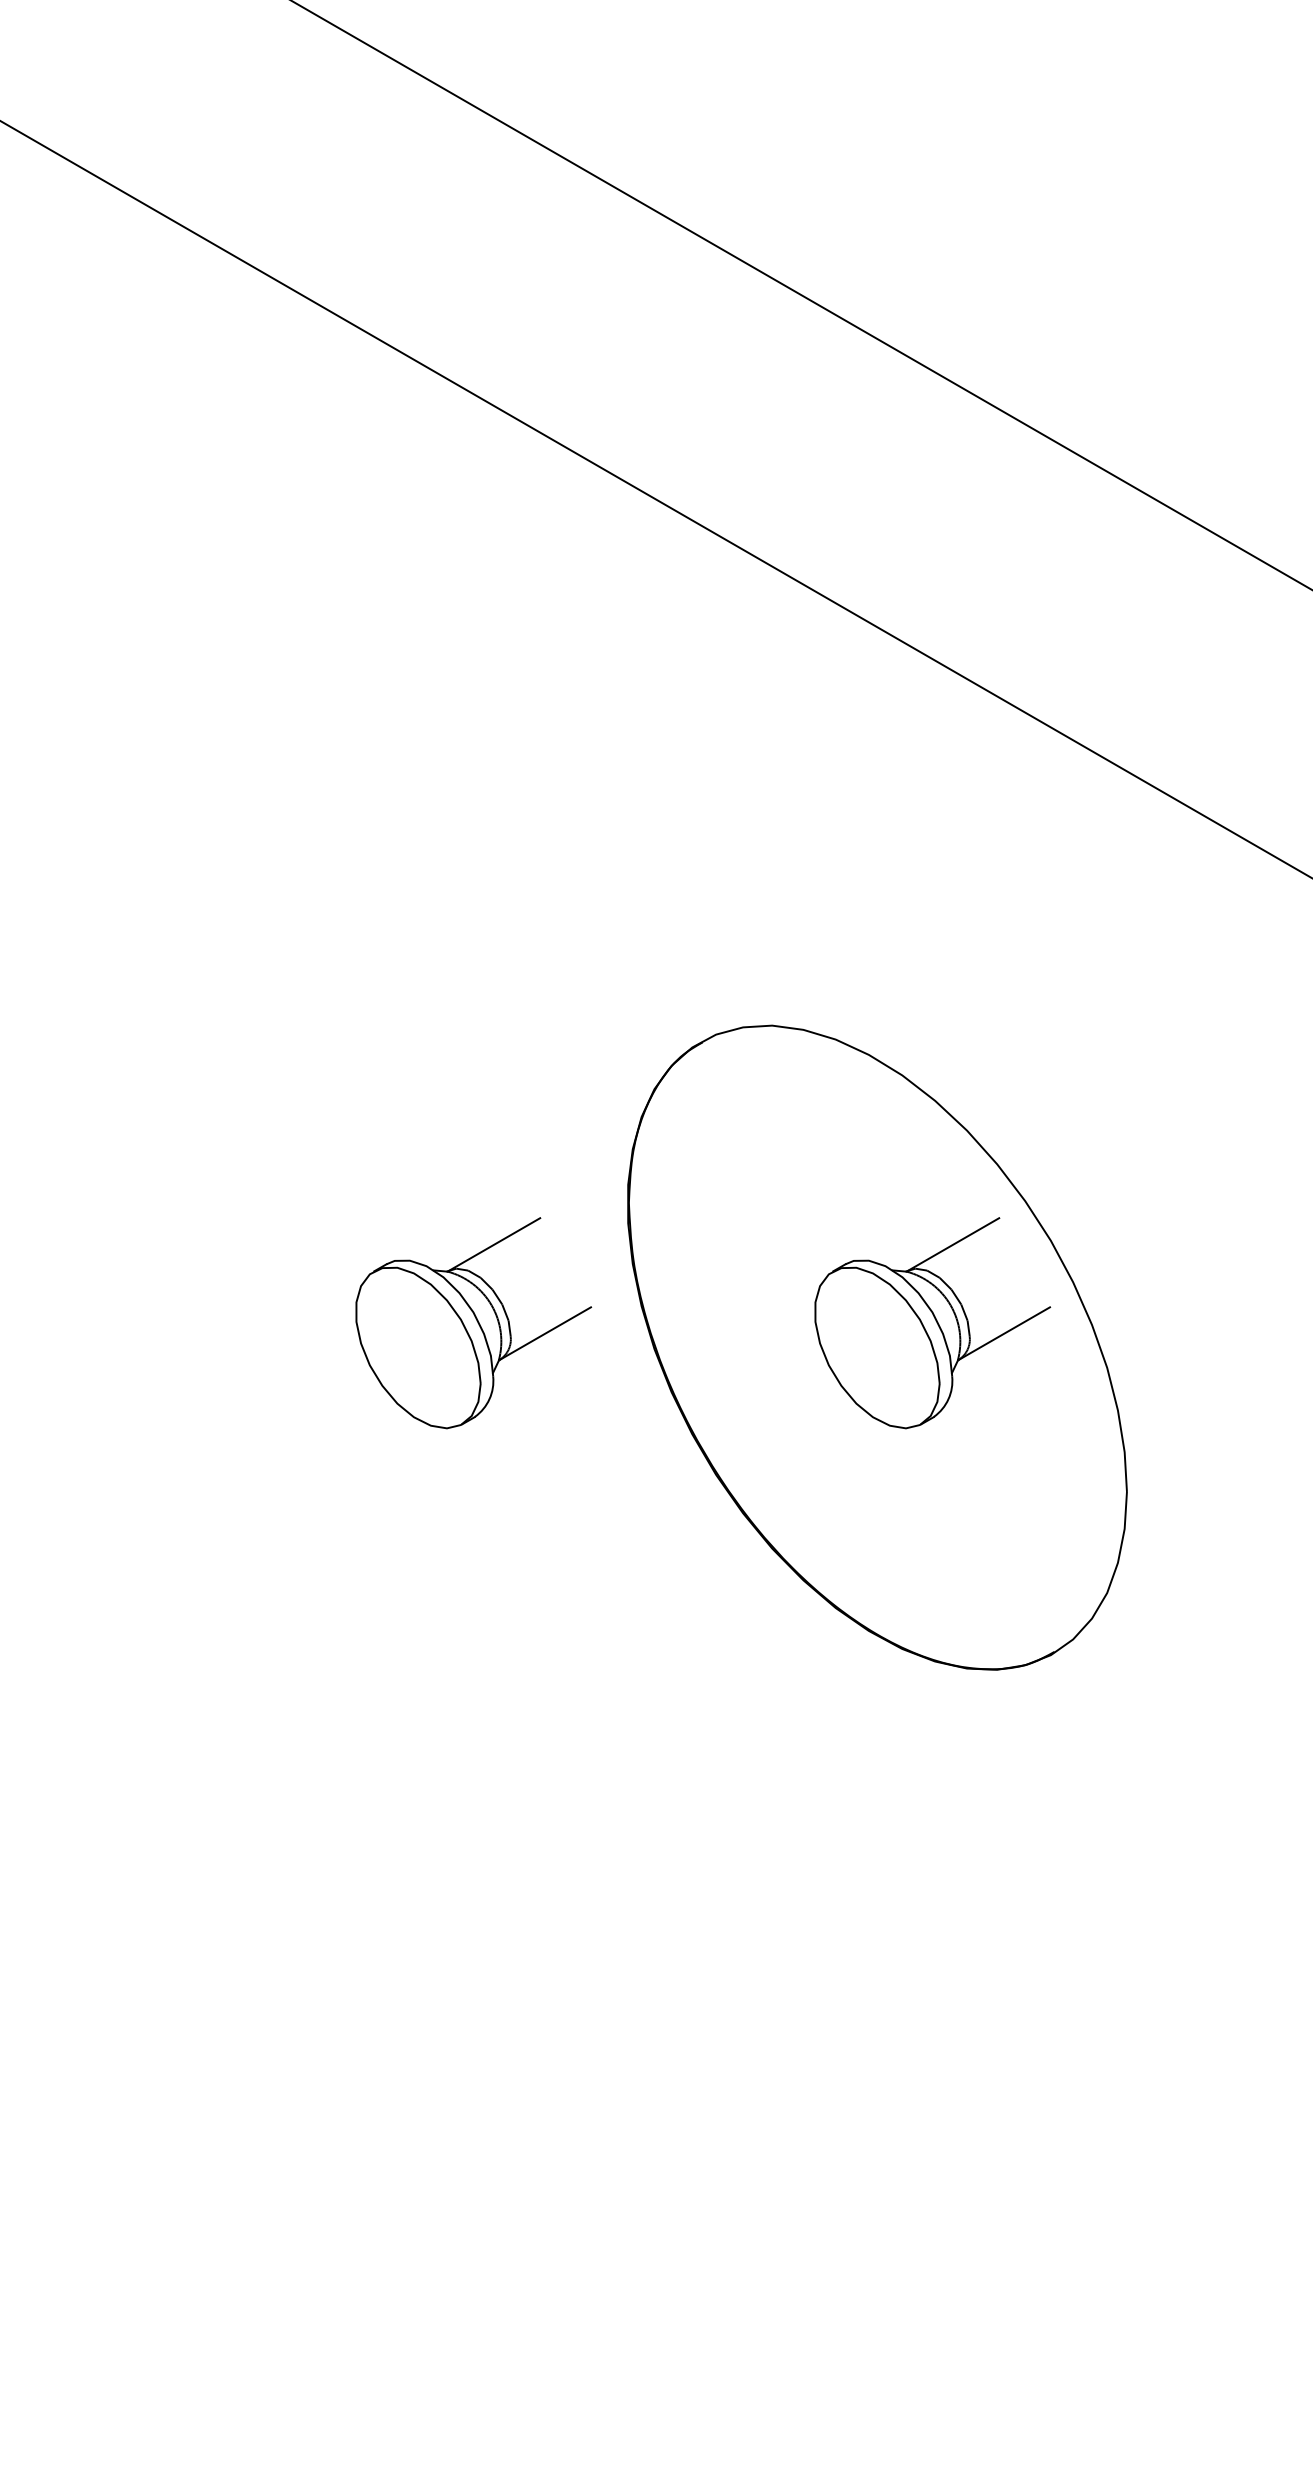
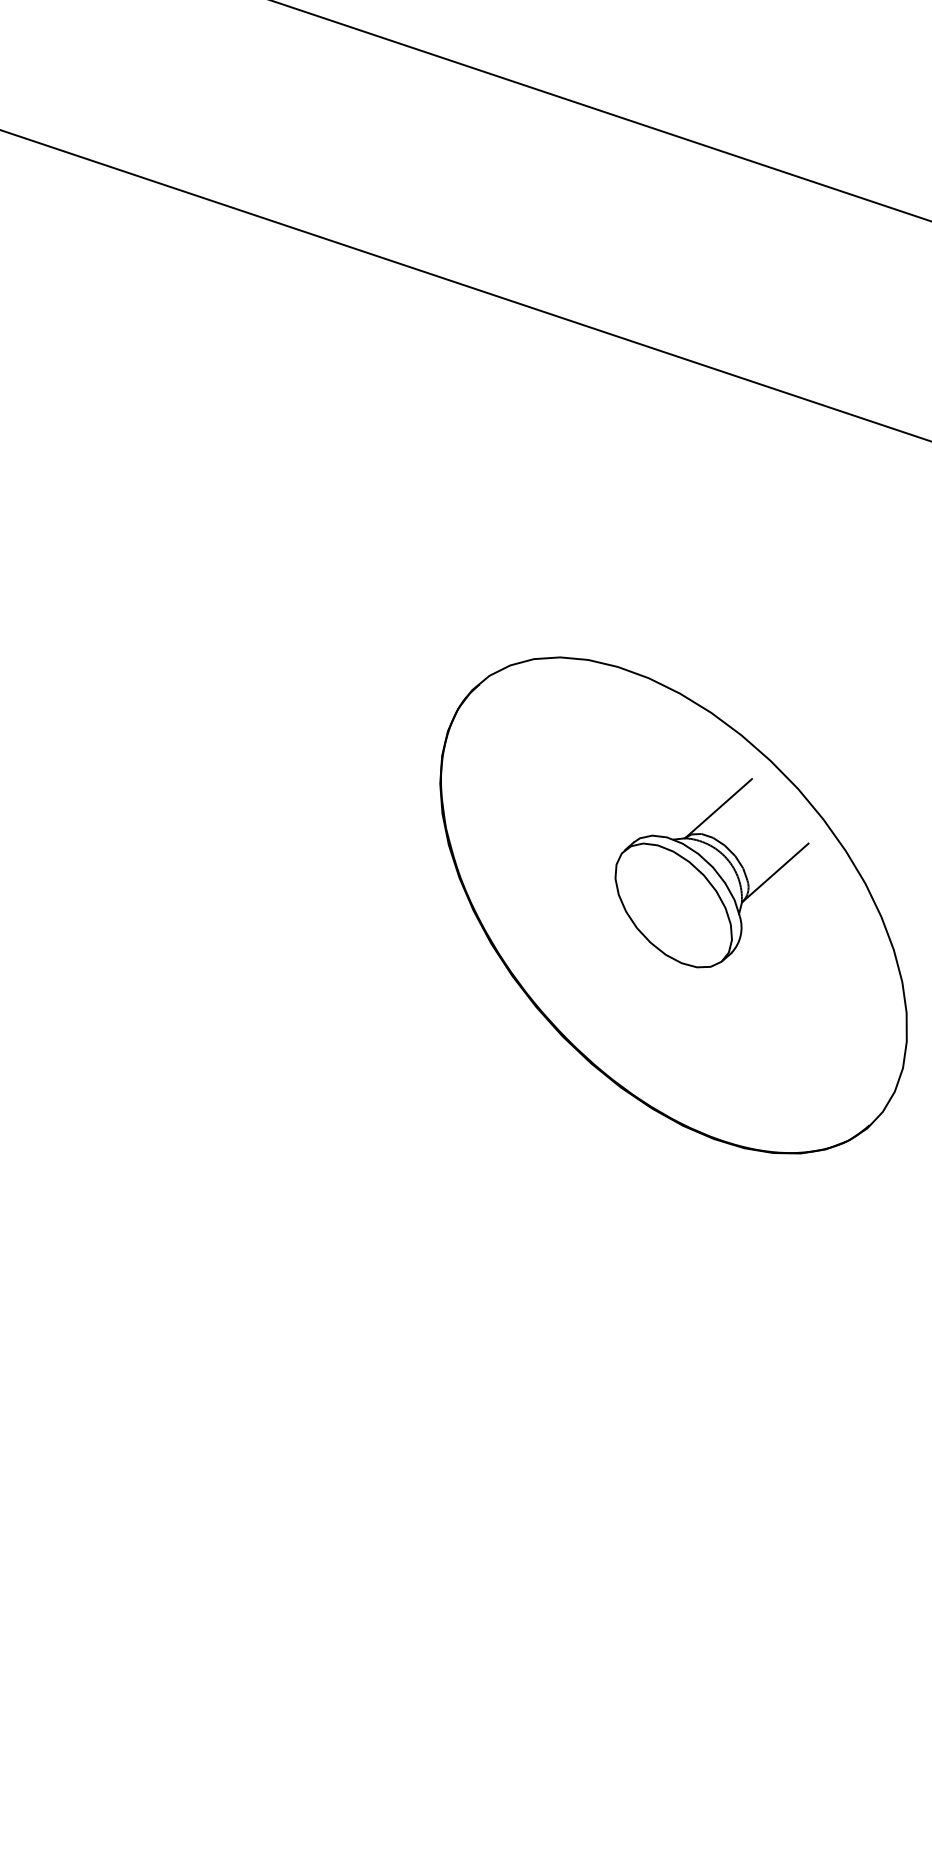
part: (473, 1323) -> (338, 953), removed

